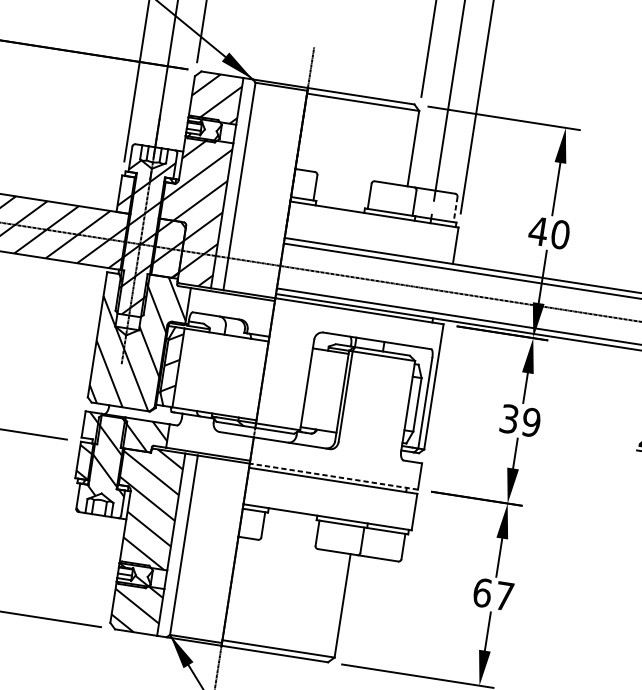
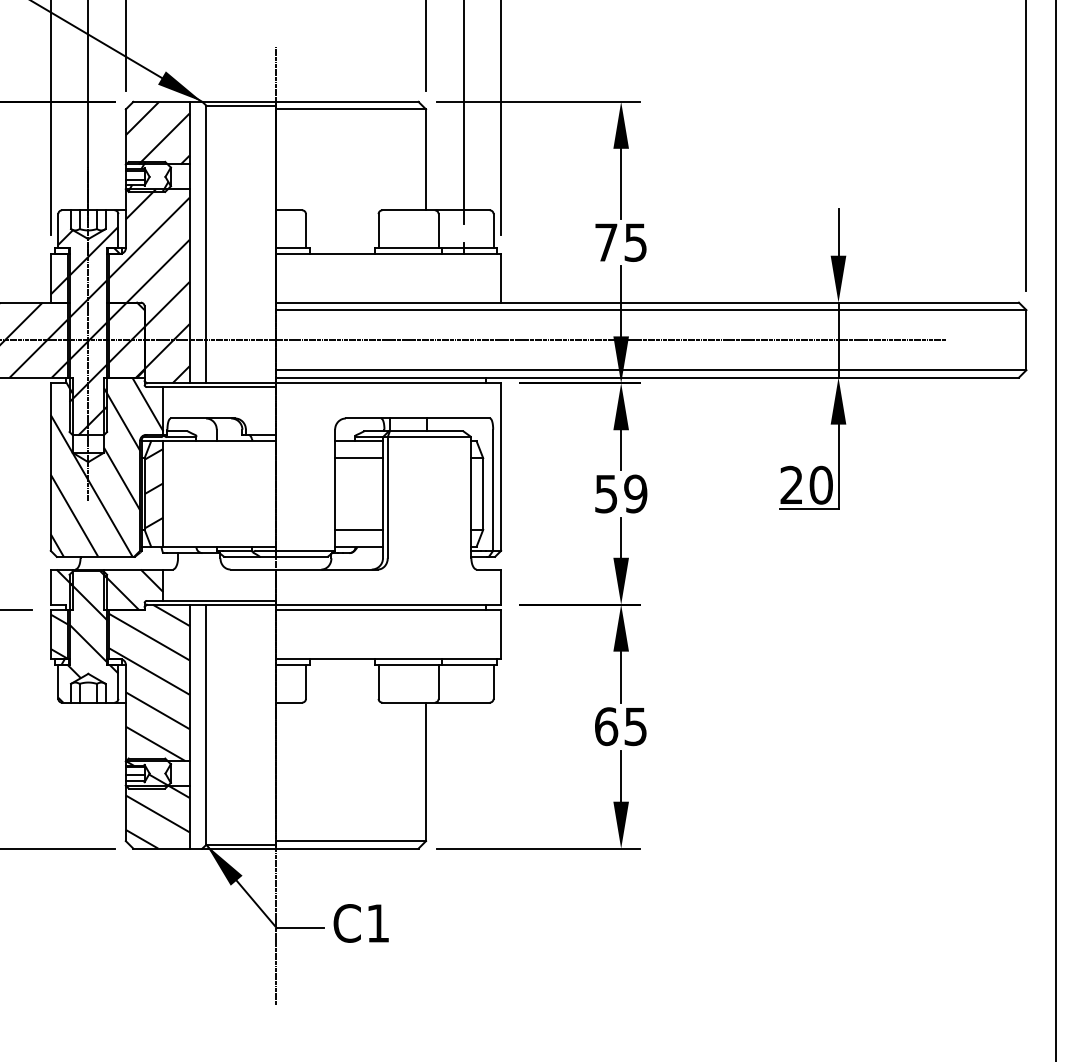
line: (455, 209) -> (493, 230), dashed -> solid
text: (549, 232) -> (620, 242), 40 -> 75
line: (328, 363) -> (358, 458), added
line: (320, 416) -> (358, 529), added
text: (509, 418) -> (606, 493), 39 -> 59
line: (333, 476) -> (388, 604), dashed -> solid
text: (504, 596) -> (635, 727), 67 -> 65

